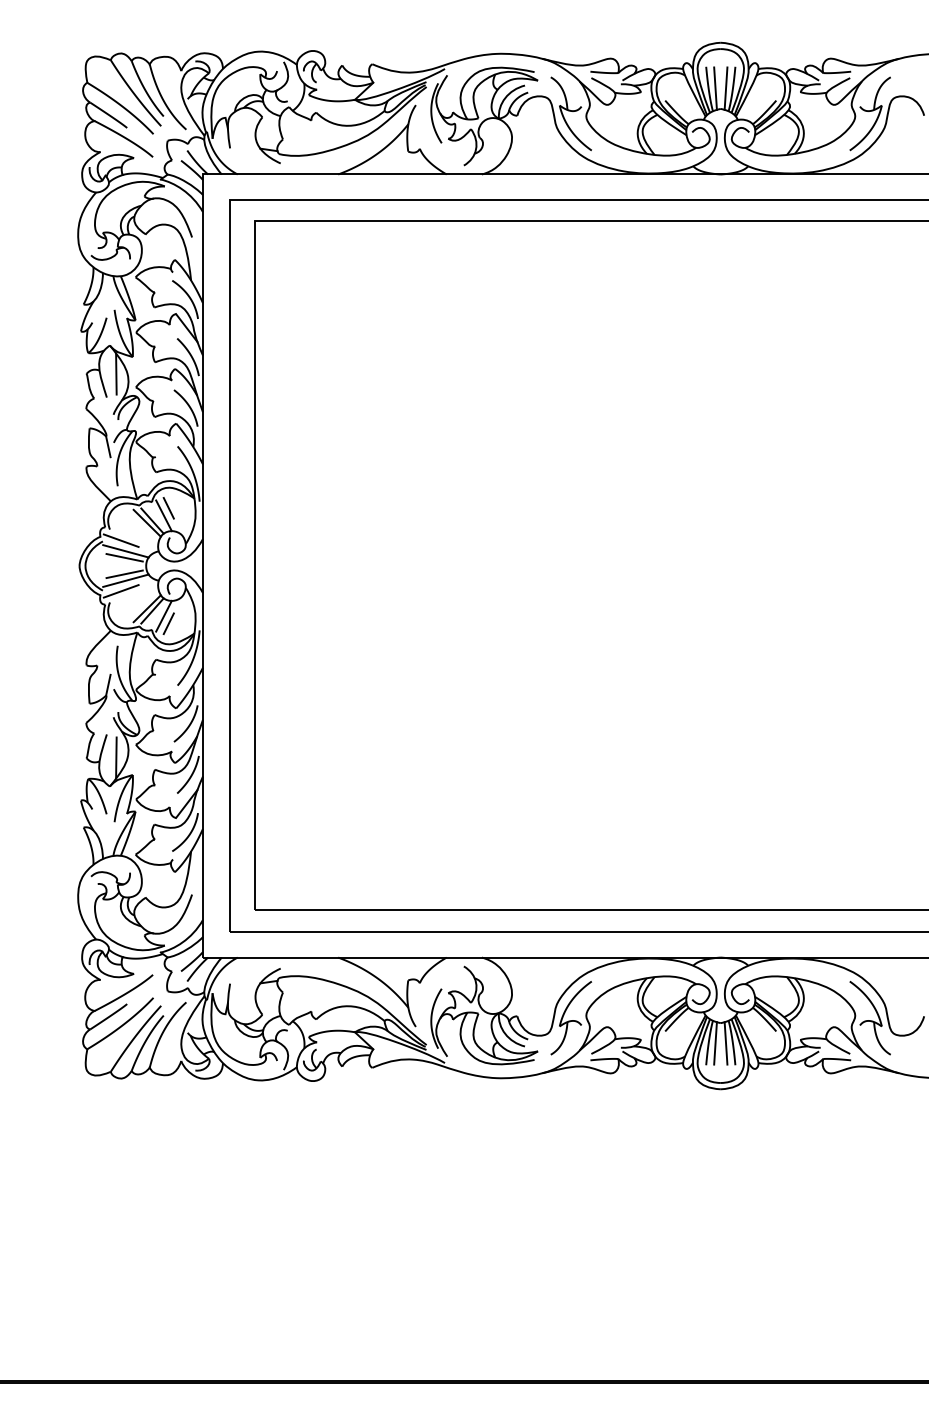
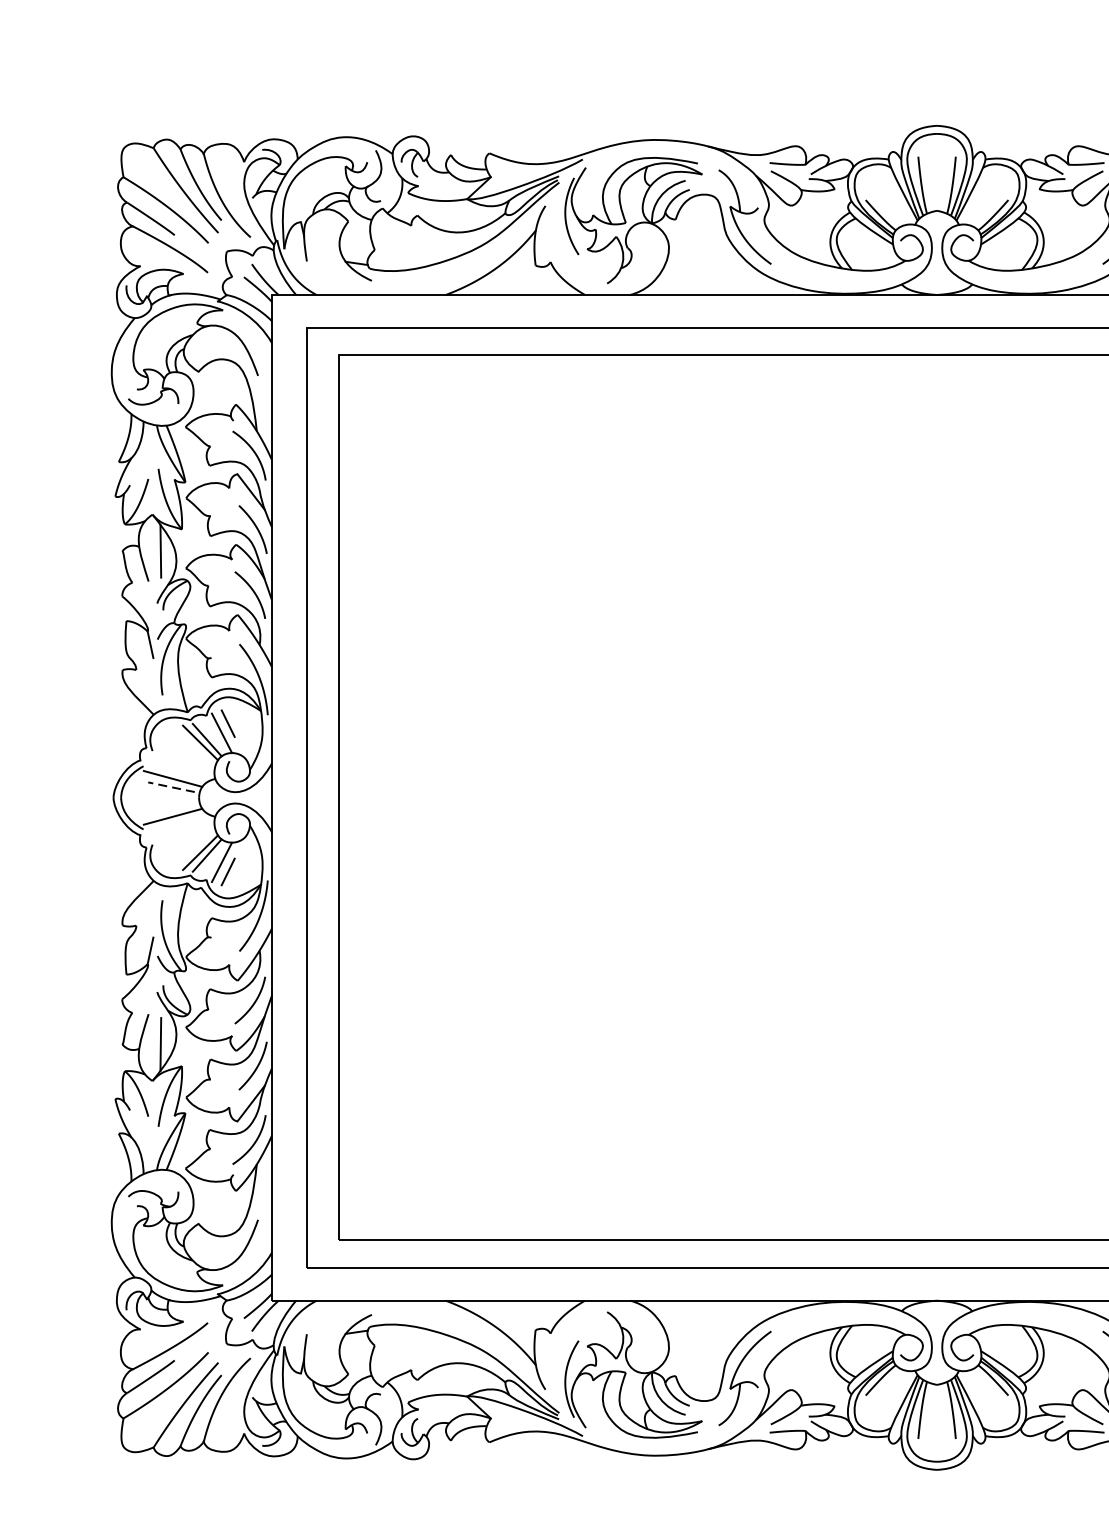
line: (715, 88) -> (930, 184), removed
line: (725, 88) -> (943, 184), removed
line: (120, 540) -> (166, 765), removed
line: (124, 557) -> (171, 786), solid -> dashed
line: (124, 574) -> (171, 808), removed
line: (120, 591) -> (166, 830), removed
line: (715, 1043) -> (930, 1411), removed
line: (725, 1043) -> (943, 1411), removed

